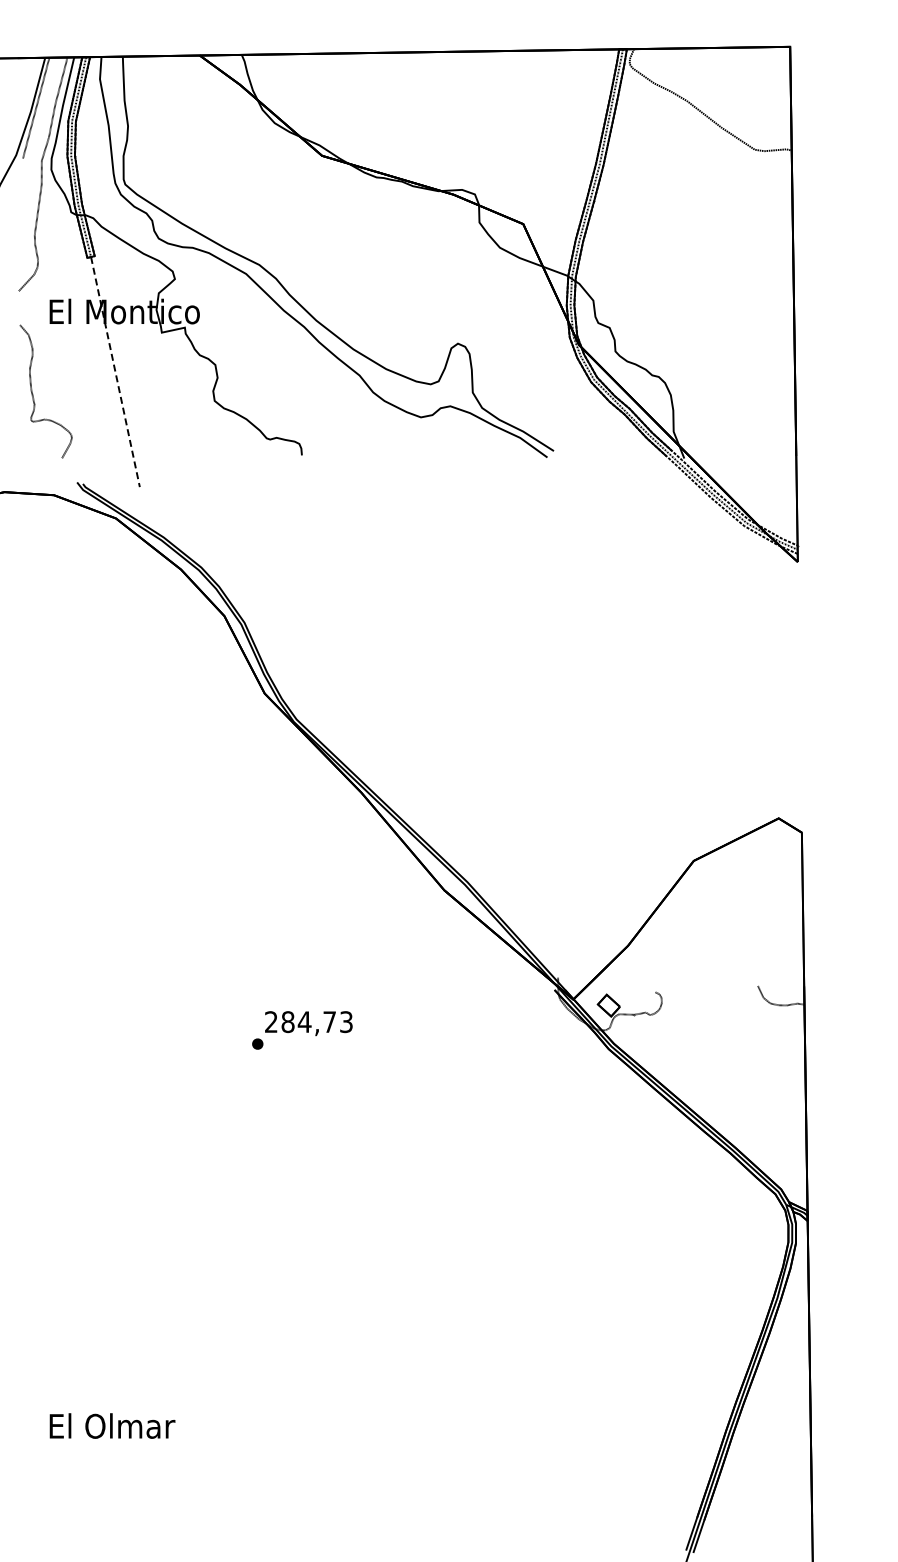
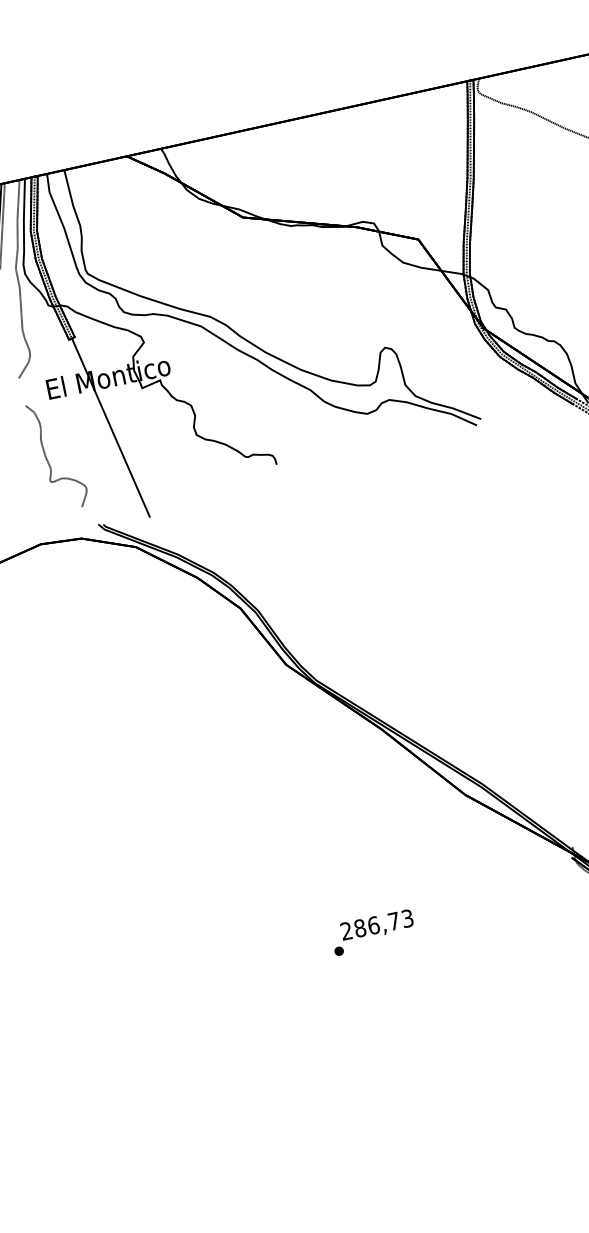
line: (115, 372) -> (111, 428), dashed -> solid
text: (304, 1022) -> (373, 925), 284,73 -> 286,73

